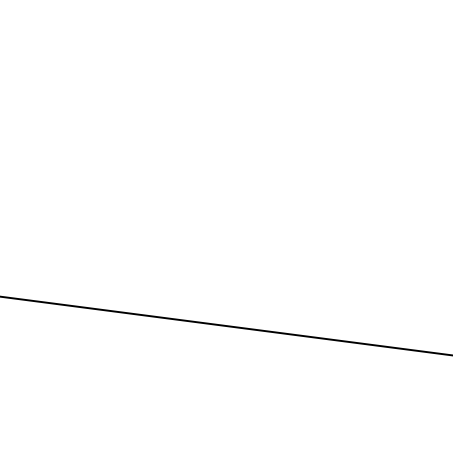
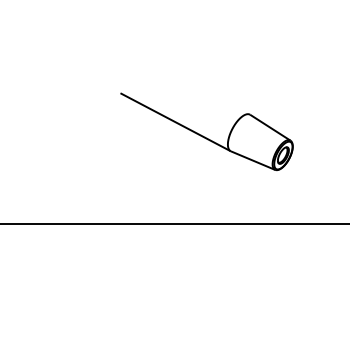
part: (306, 212) -> (206, 131), added

